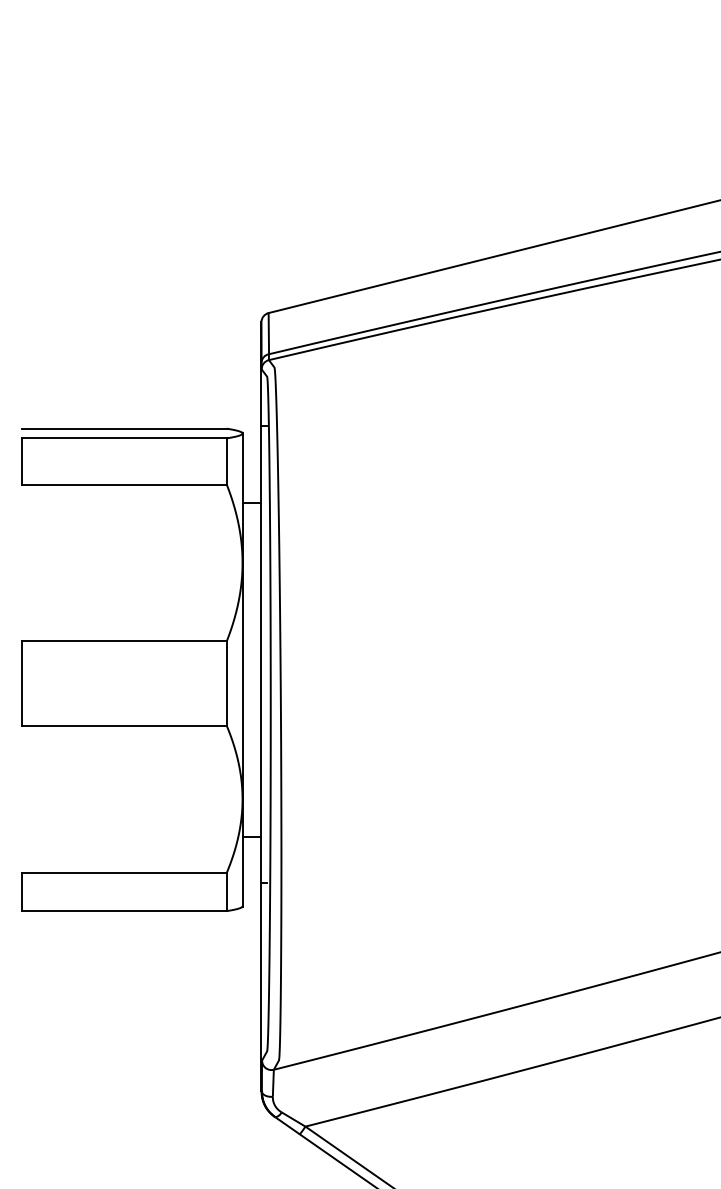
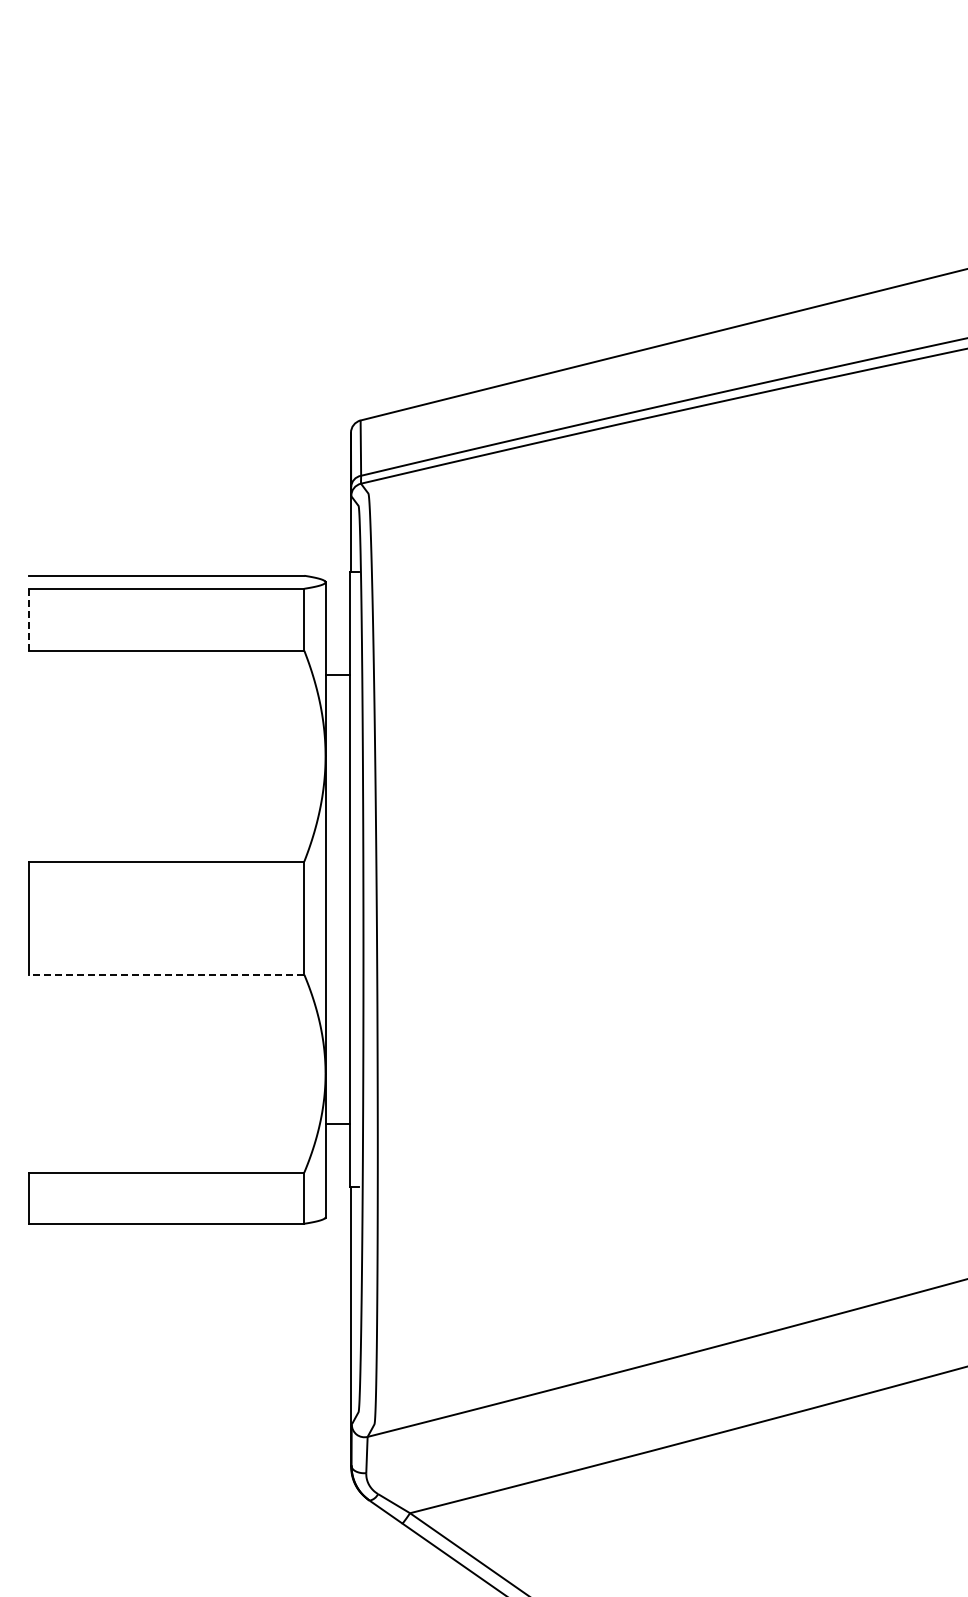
line: (21, 461) -> (28, 619), solid -> dashed
line: (124, 725) -> (166, 974), solid -> dashed

